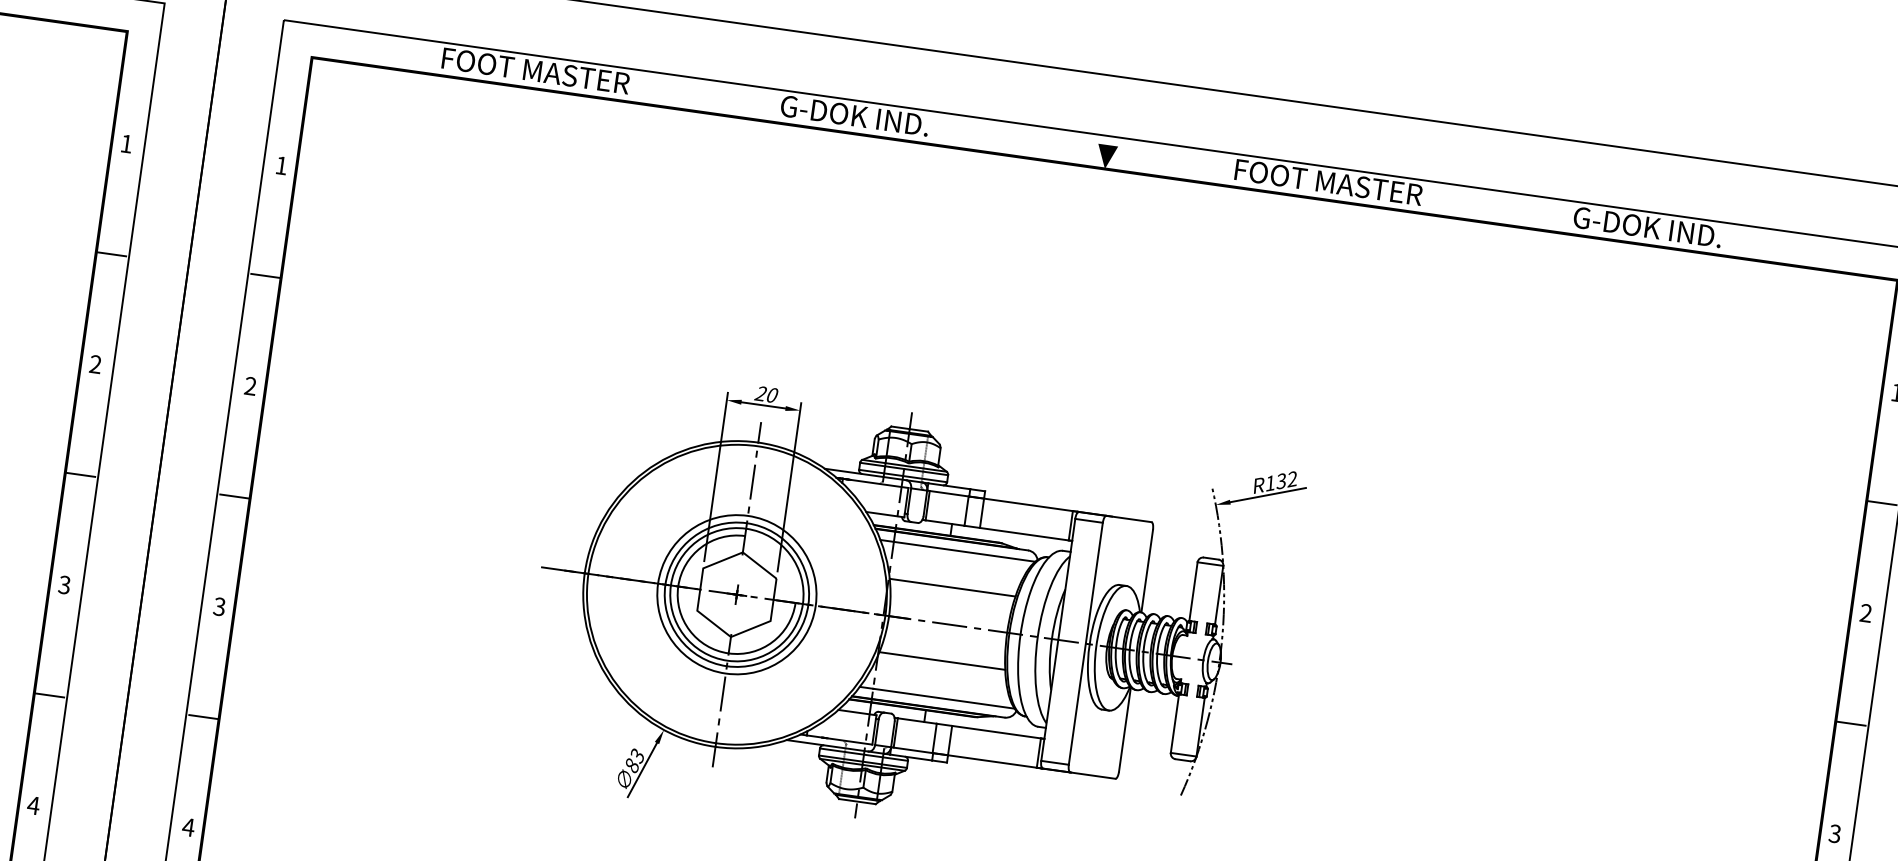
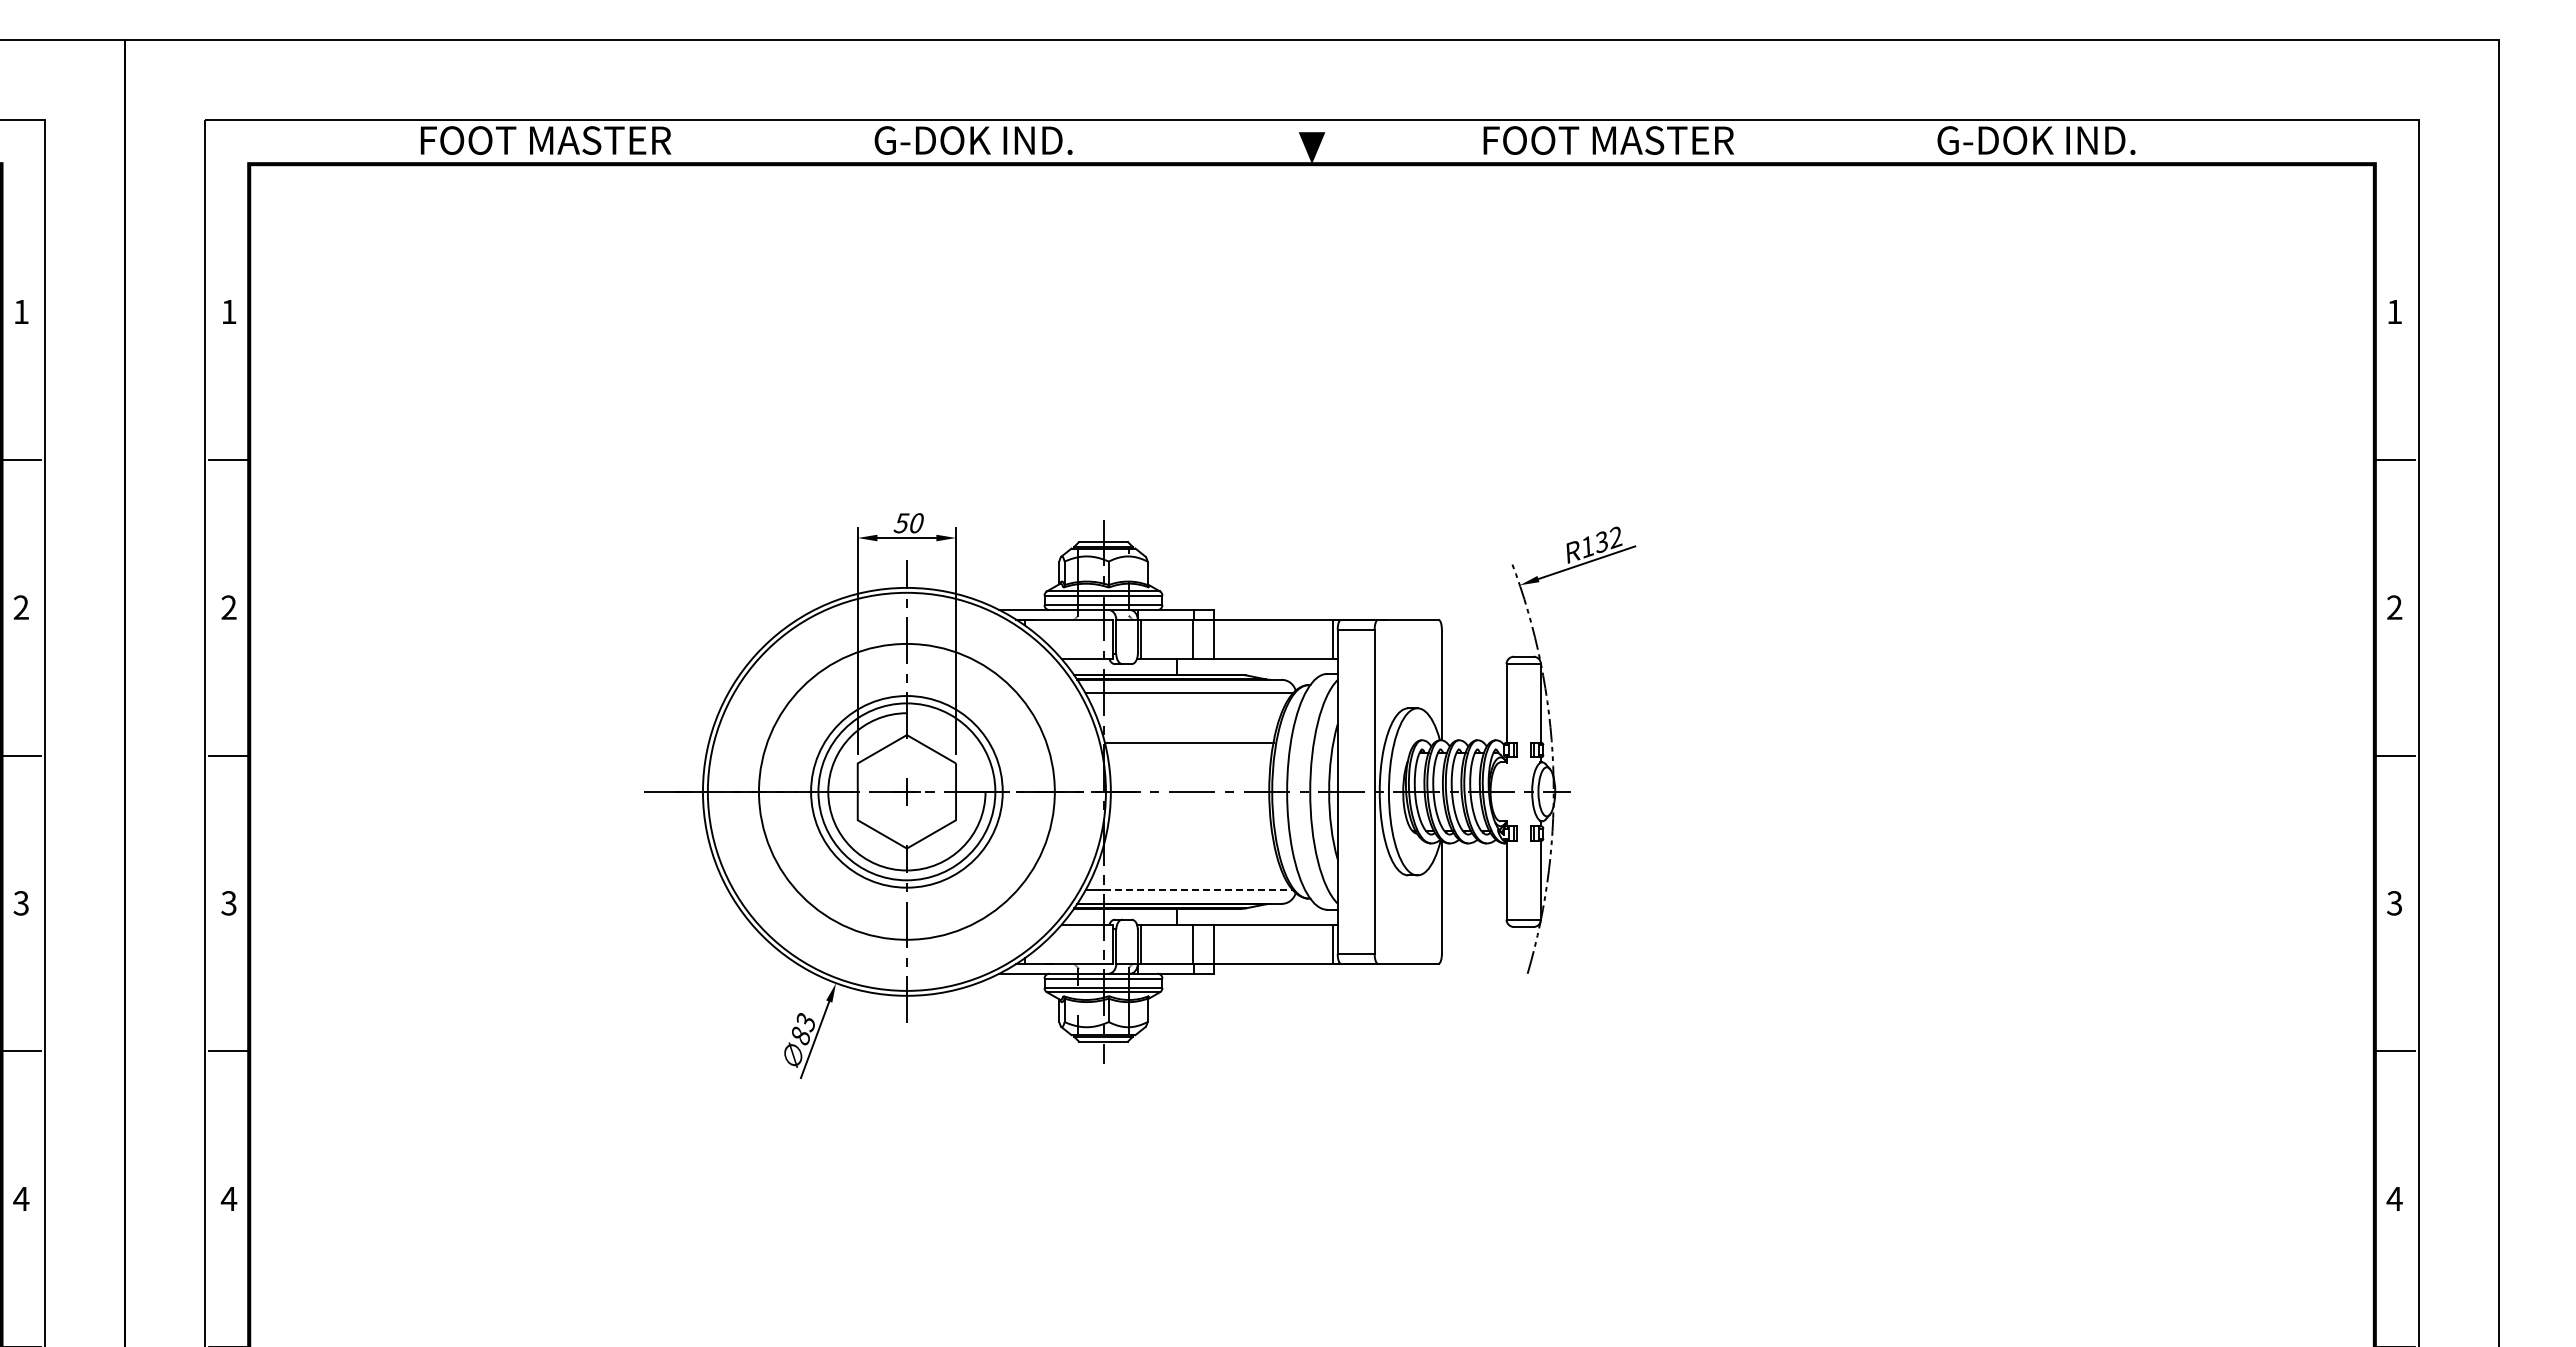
text: (761, 393) -> (901, 523), 20 -> 50
circle: (736, 594) -> (906, 791), size x1.4
line: (941, 661) -> (1188, 841), removed
line: (944, 698) -> (1198, 890), solid -> dashed

